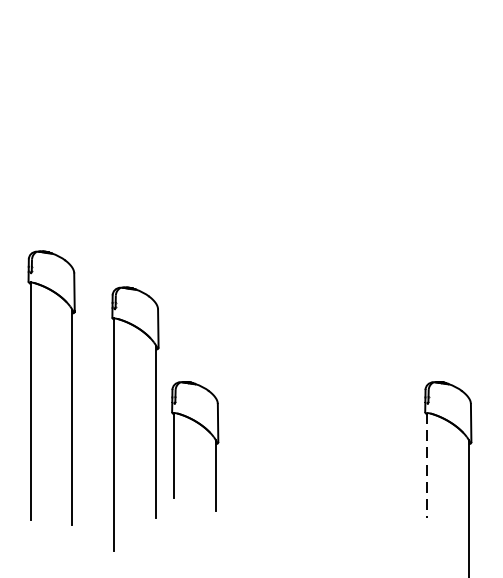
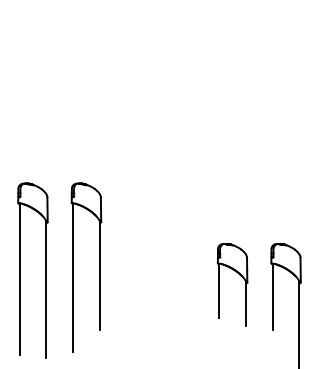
part: (32, 387) -> (20, 270), moved
part: (207, 433) -> (240, 276), moved
line: (427, 466) -> (272, 297), dashed -> solid

